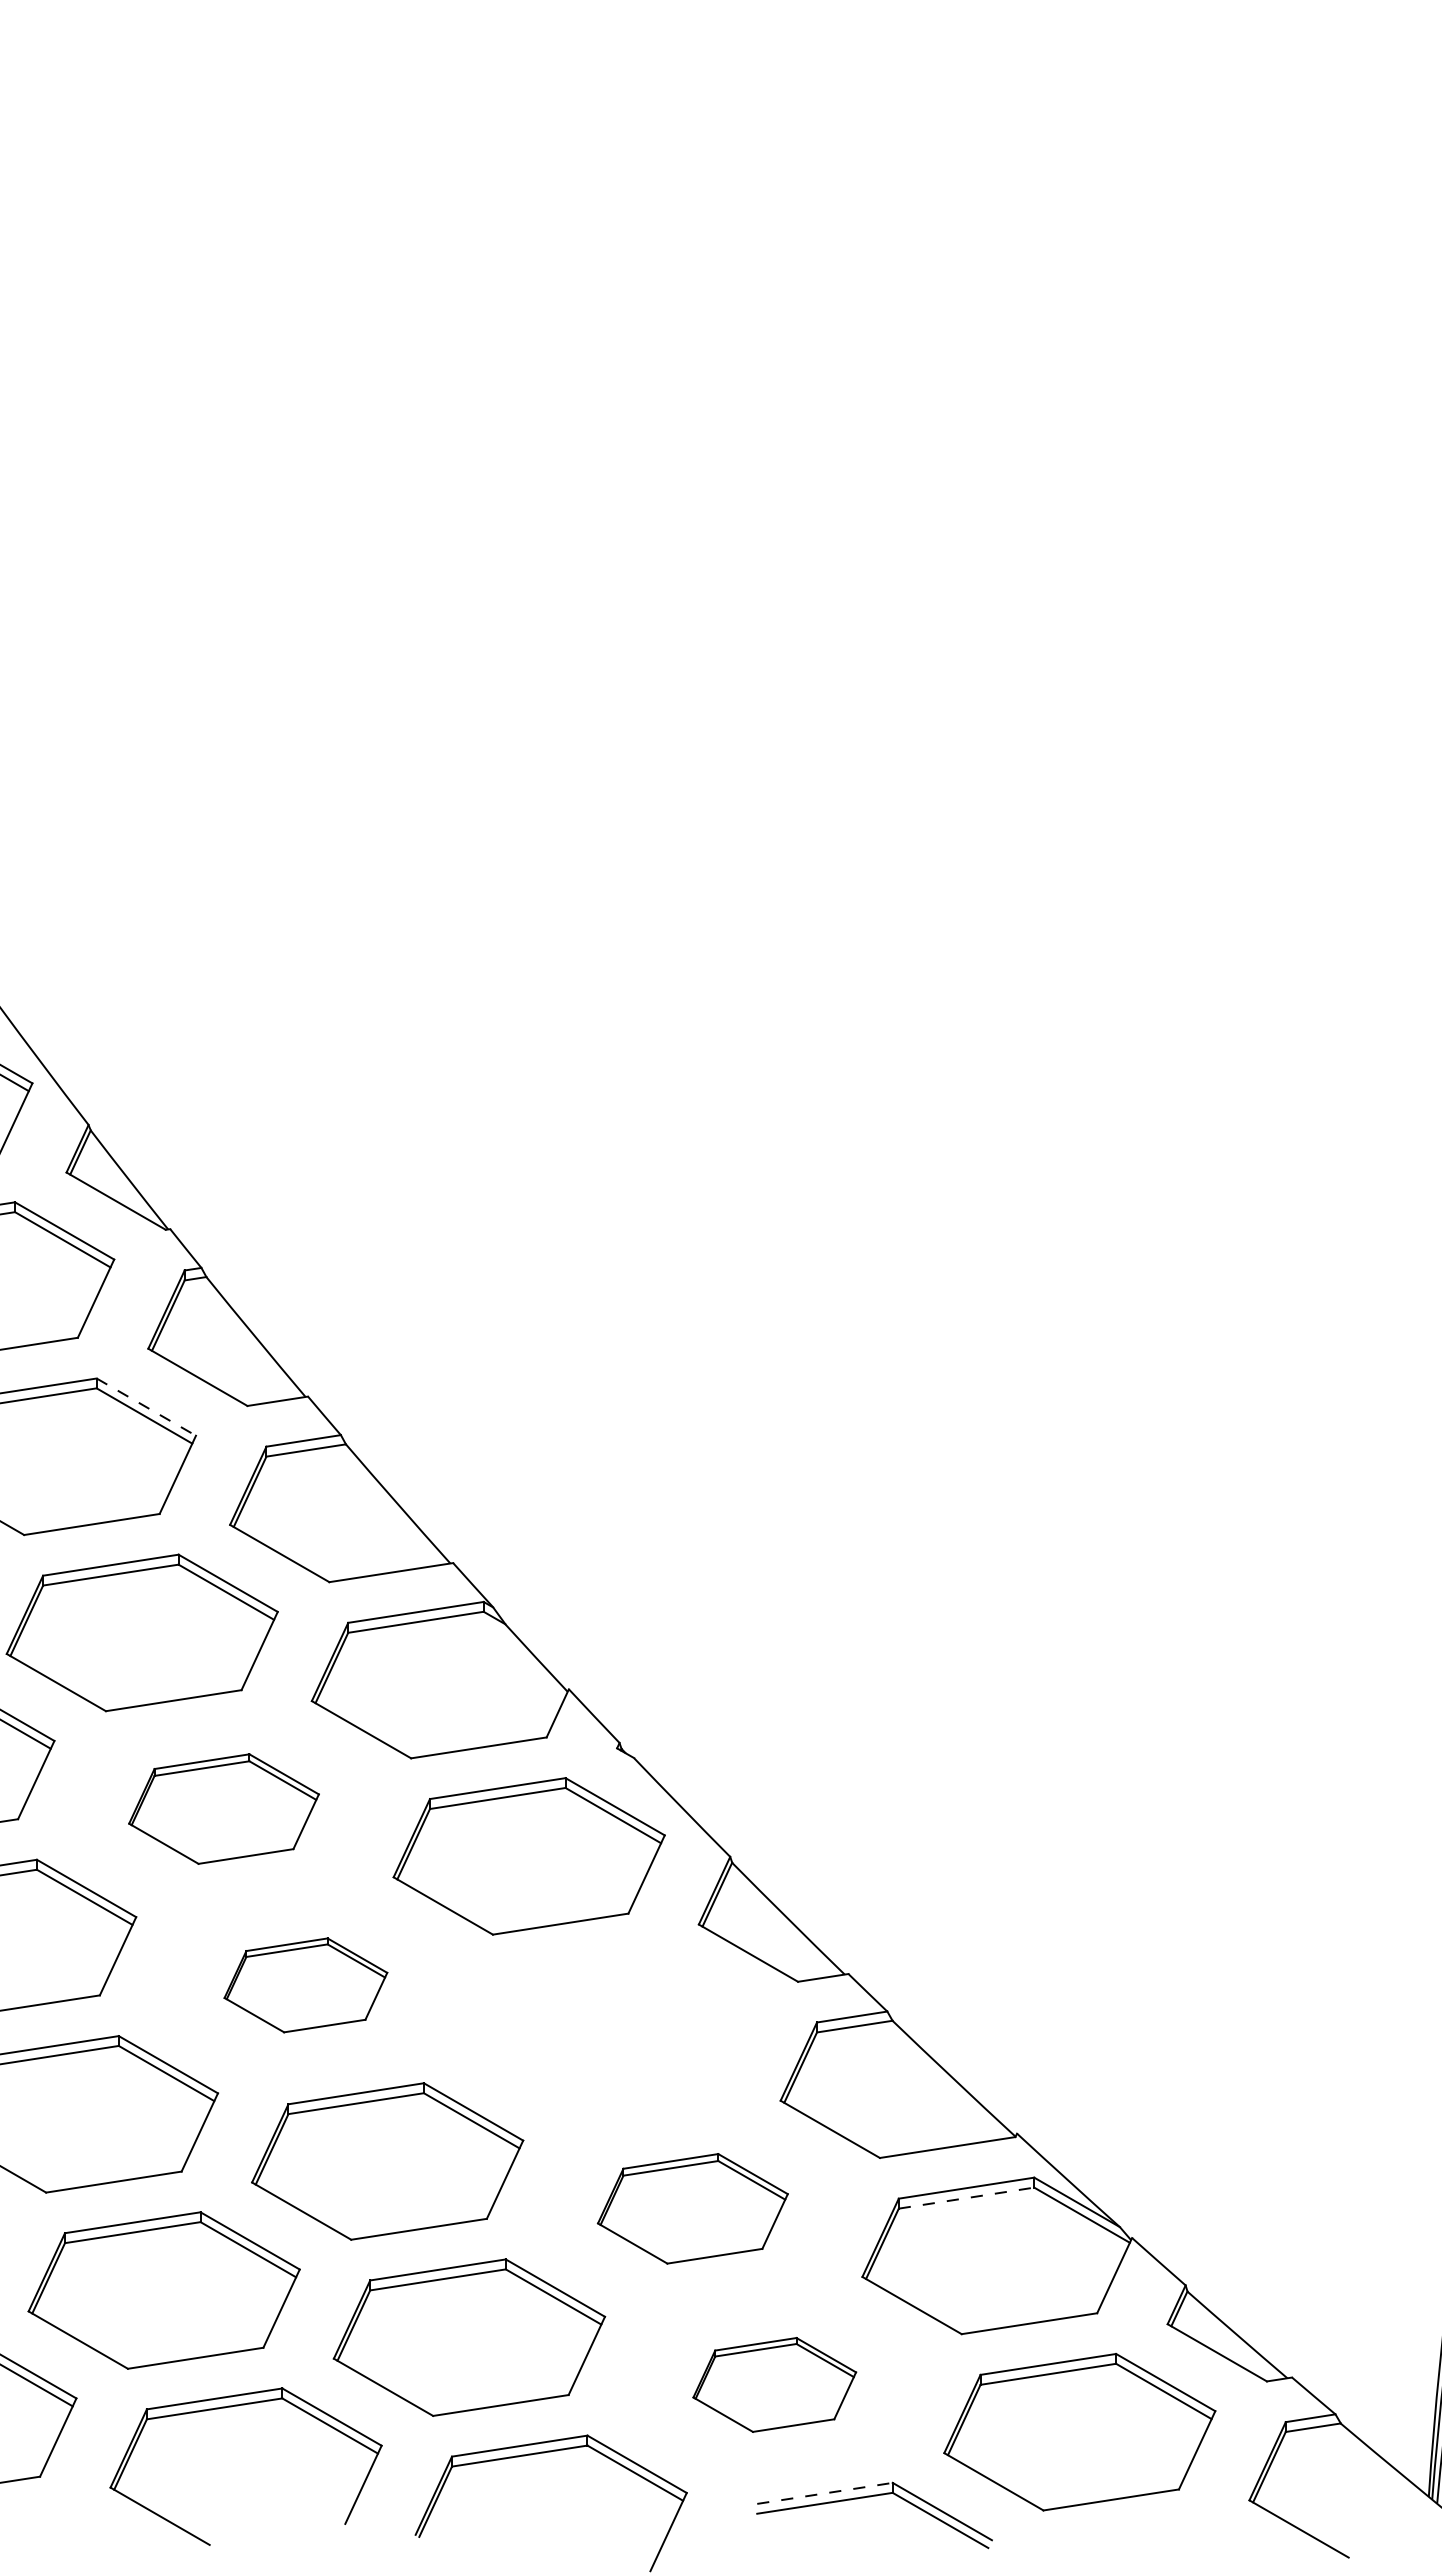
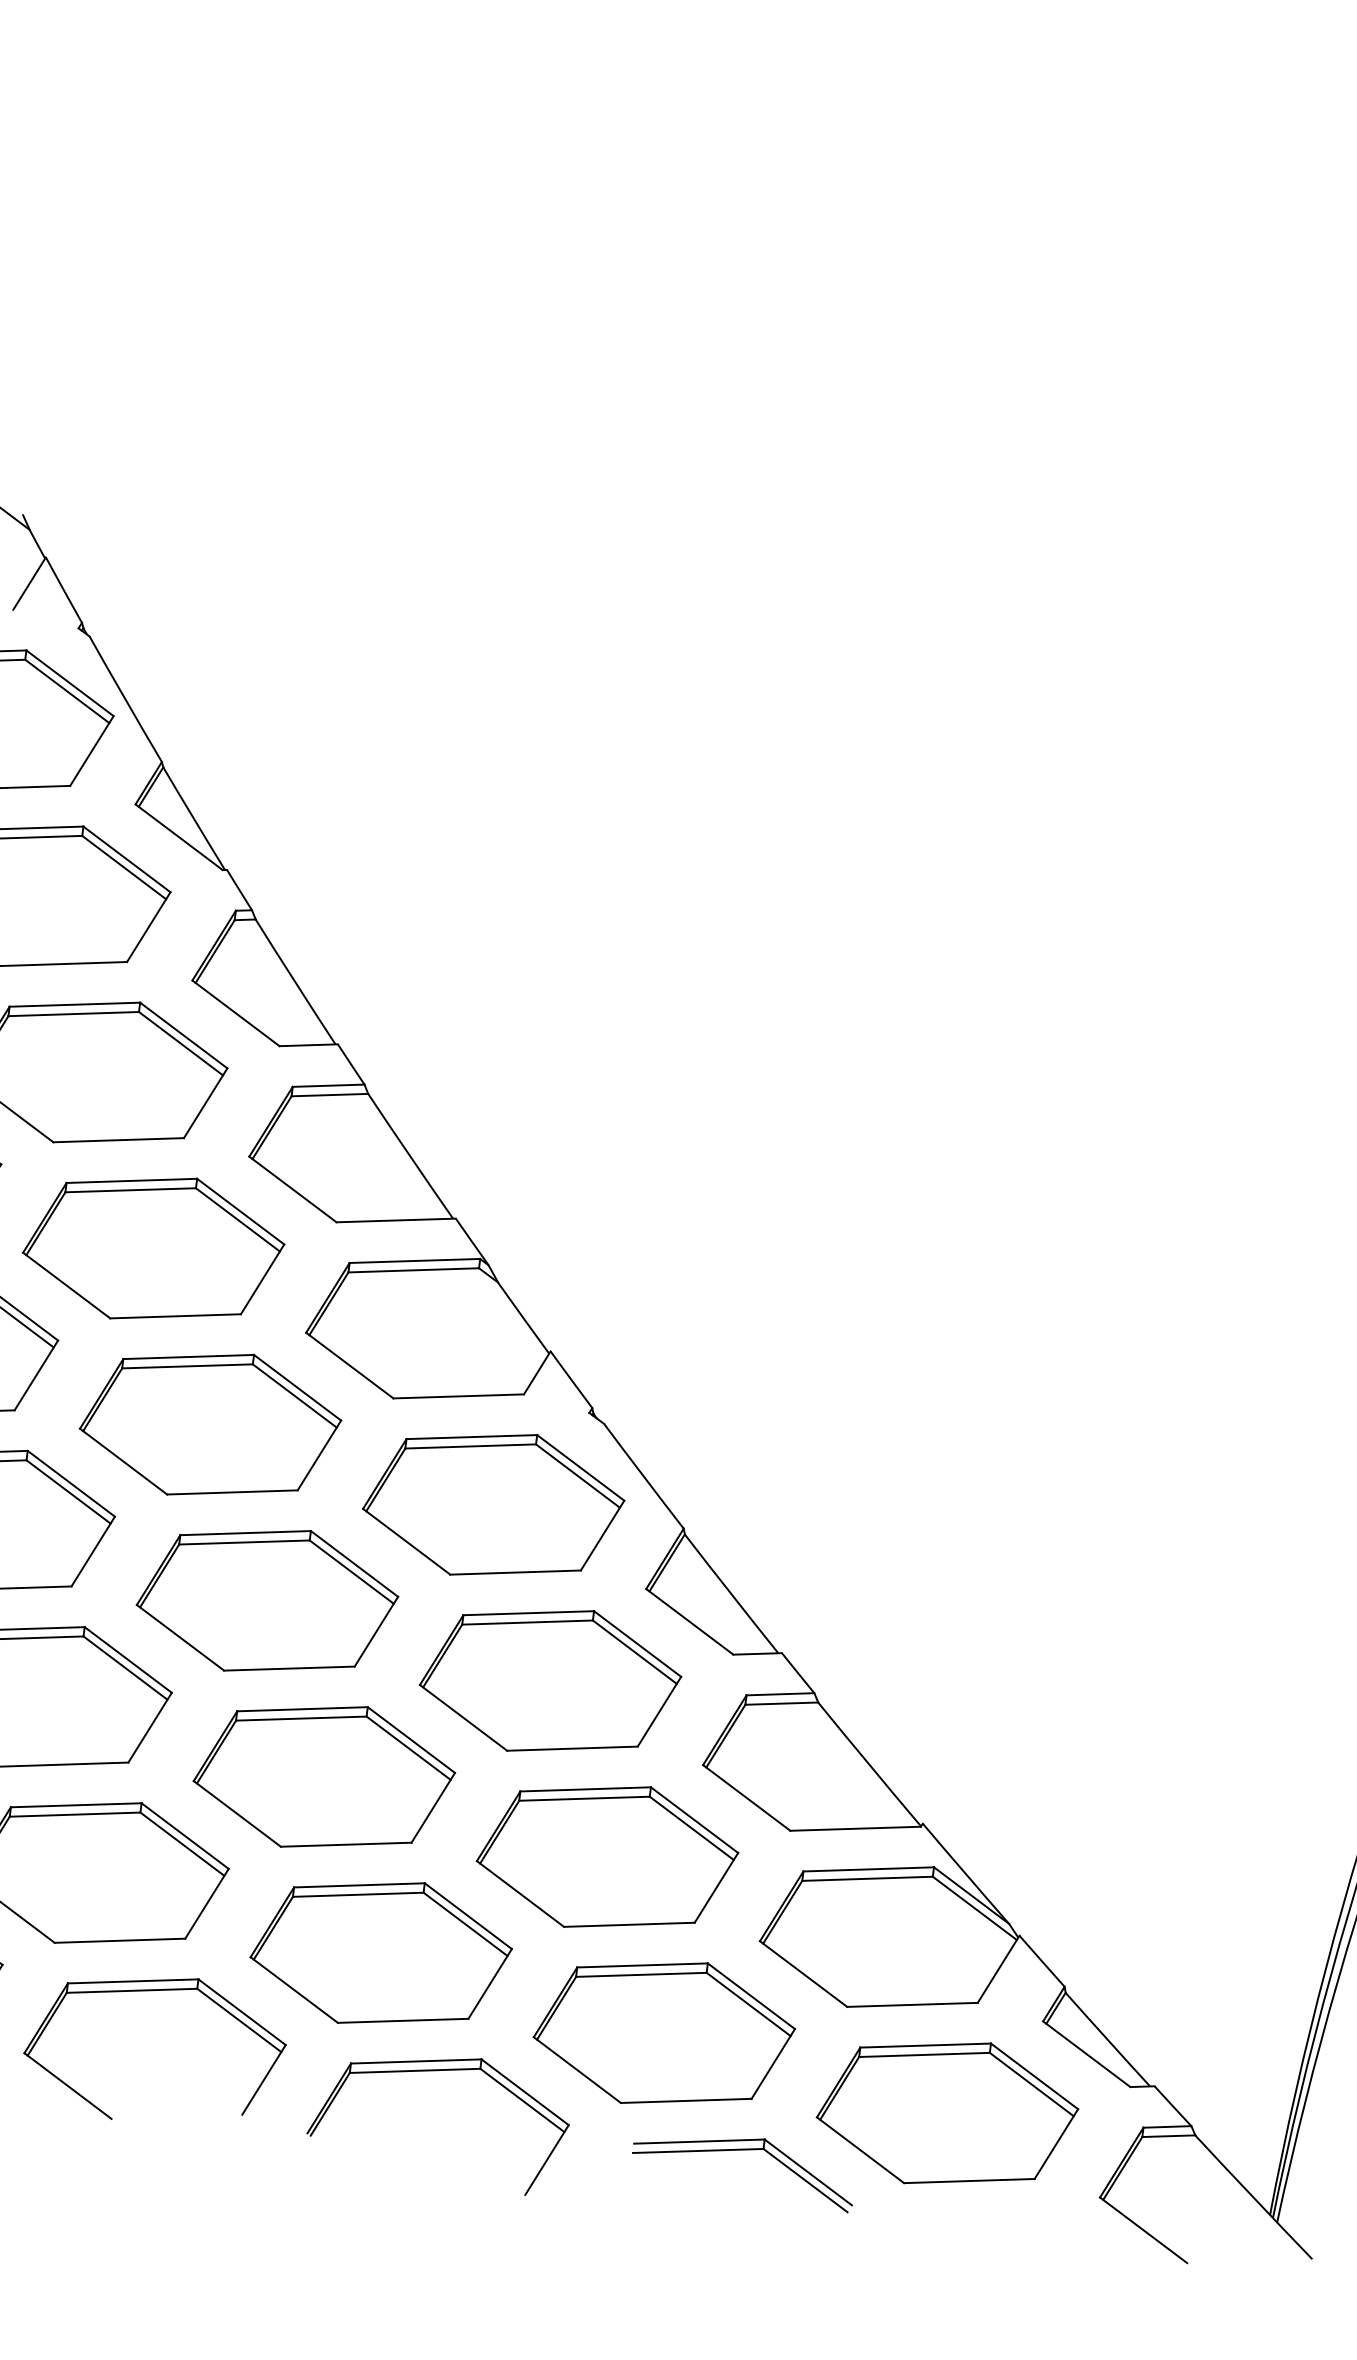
line: (146, 1407) -> (183, 1035), dashed -> solid
part: (223, 1808) -> (210, 1424), size x1.43
part: (305, 1985) -> (267, 1600), size x1.67
part: (610, 2032) -> (550, 1680), added
line: (966, 2198) -> (867, 1879), dashed -> solid
part: (692, 2208) -> (607, 1856), size x1.43
part: (774, 2384) -> (664, 2032), size x1.67
line: (824, 2493) -> (698, 2141), dashed -> solid

